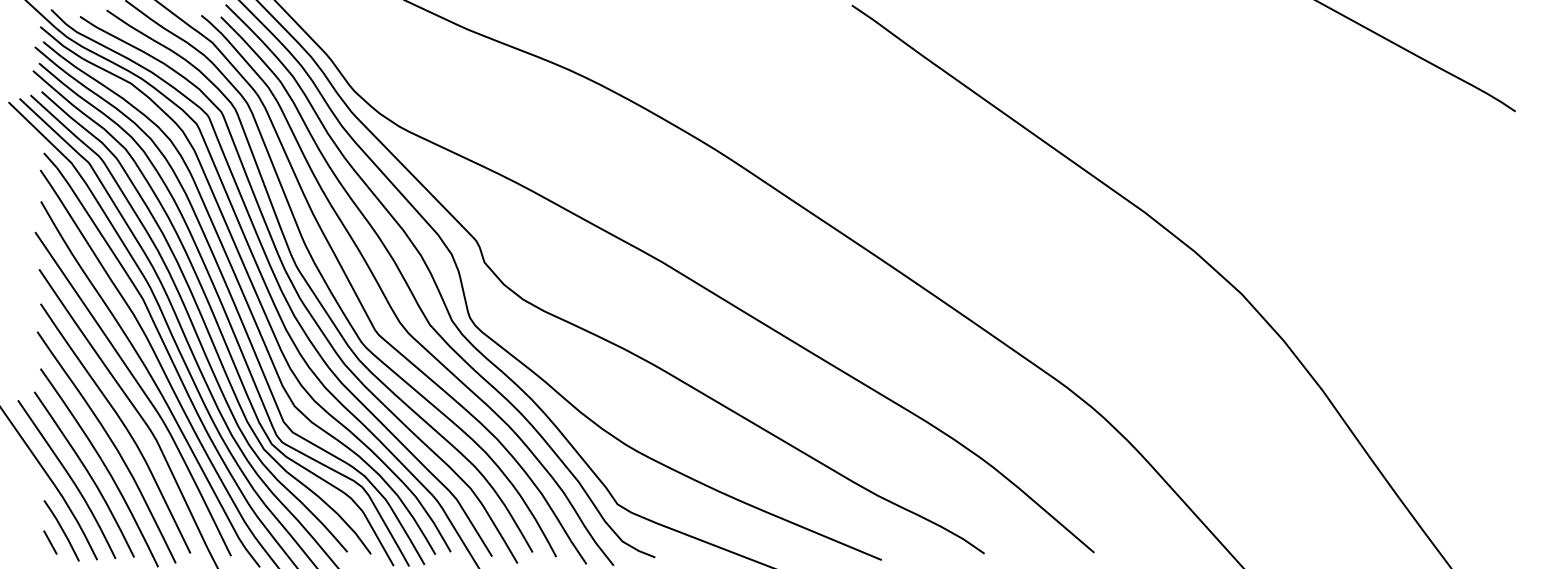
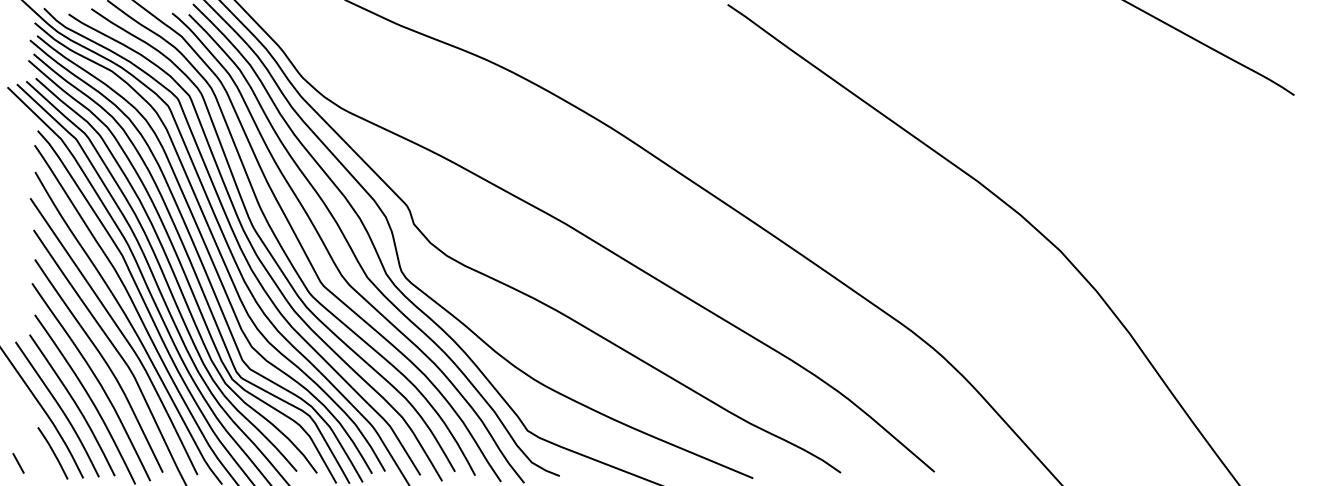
line: (50, 542) -> (18, 463), moved

